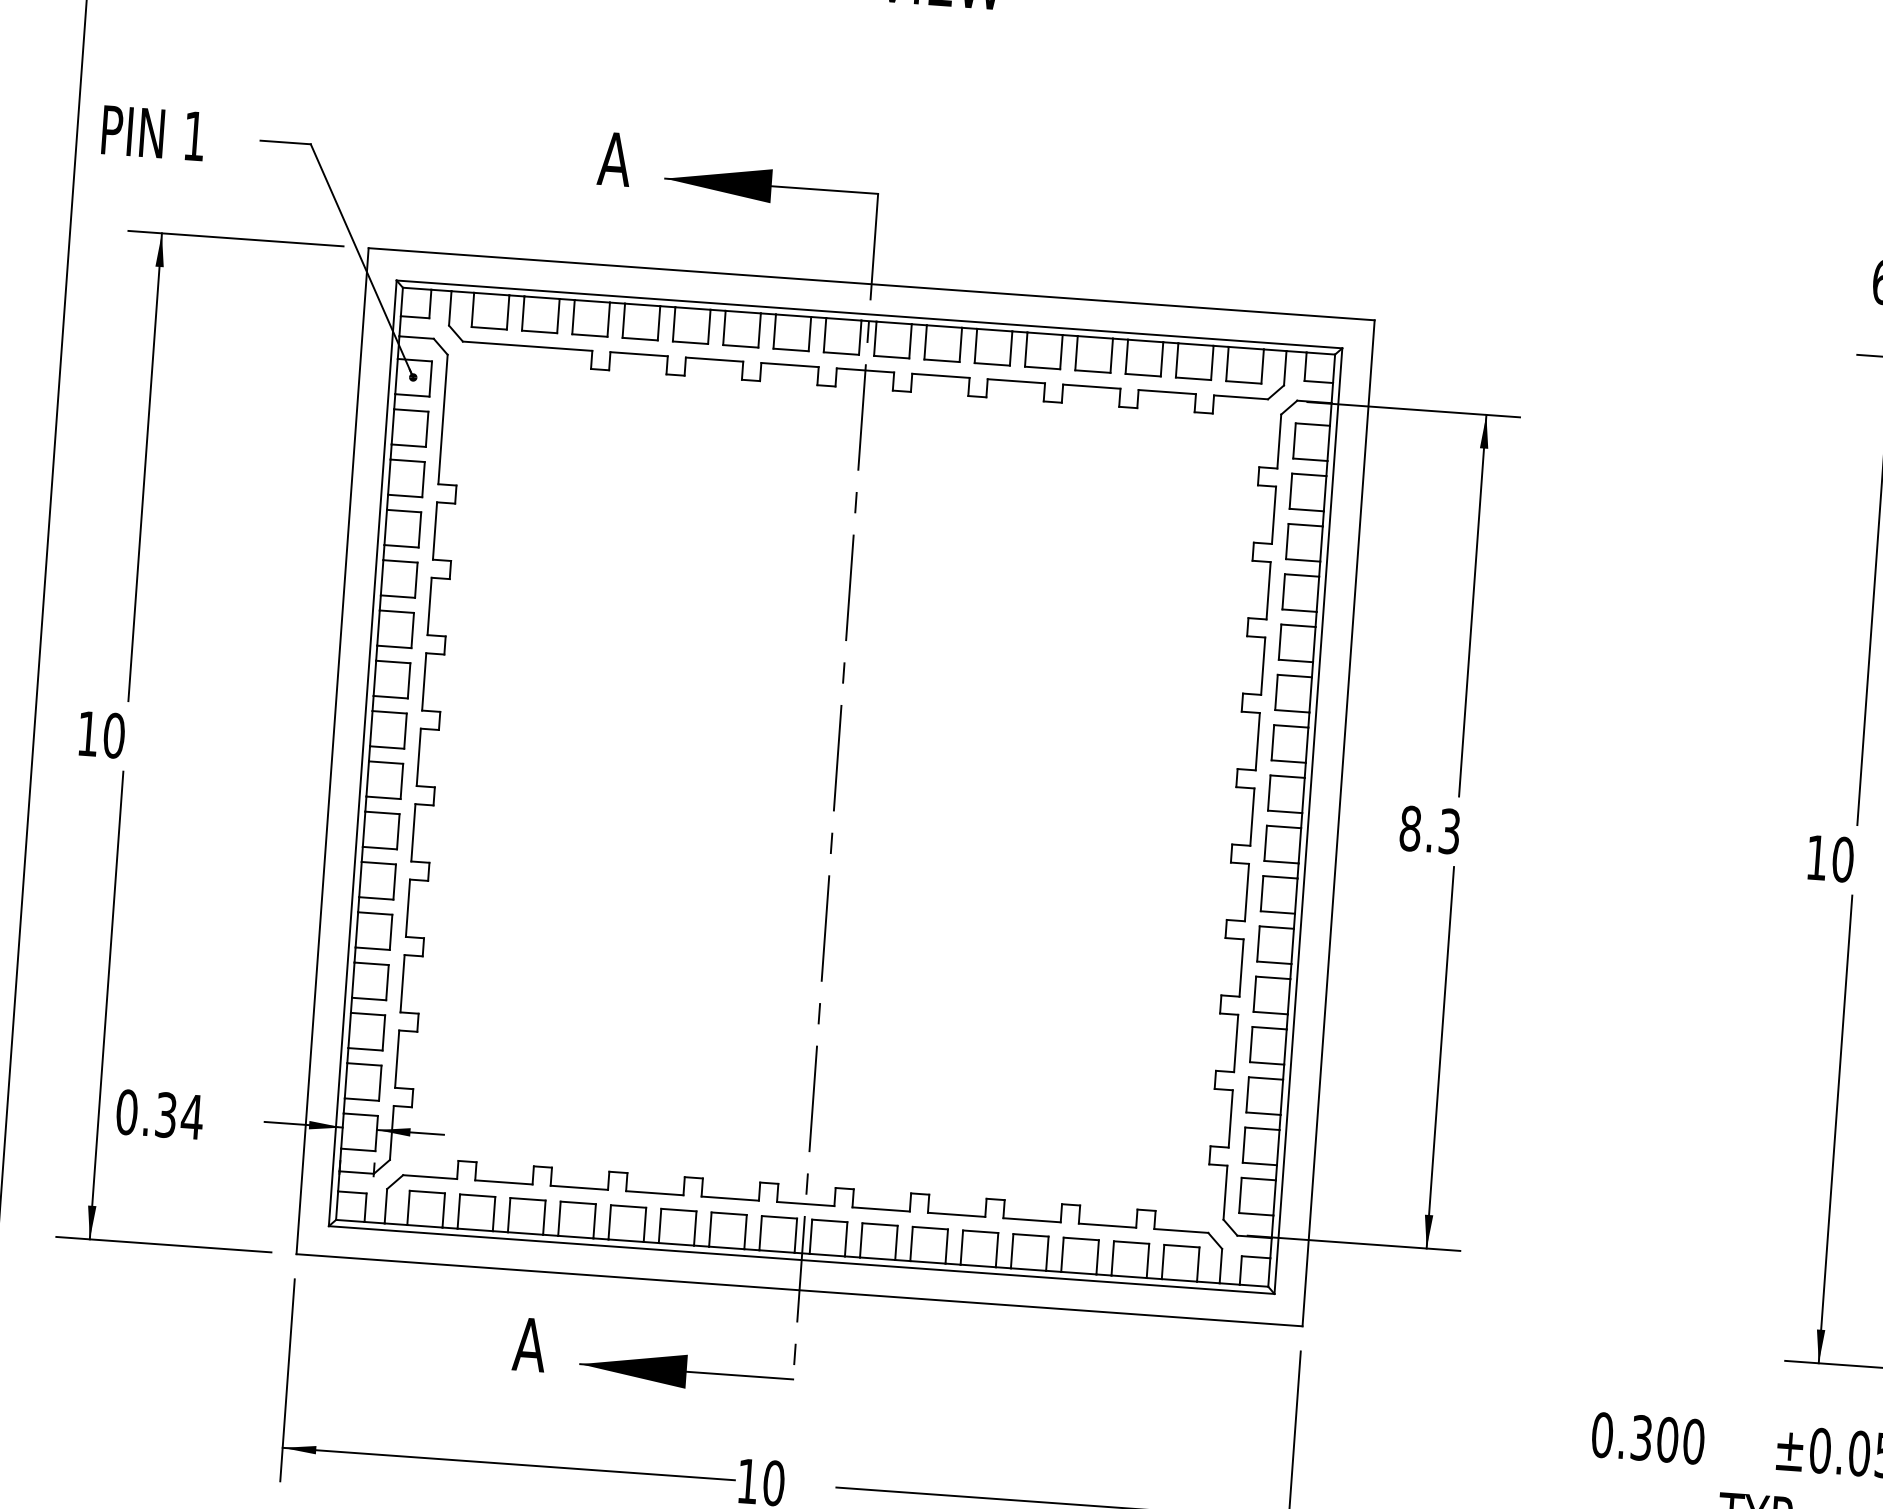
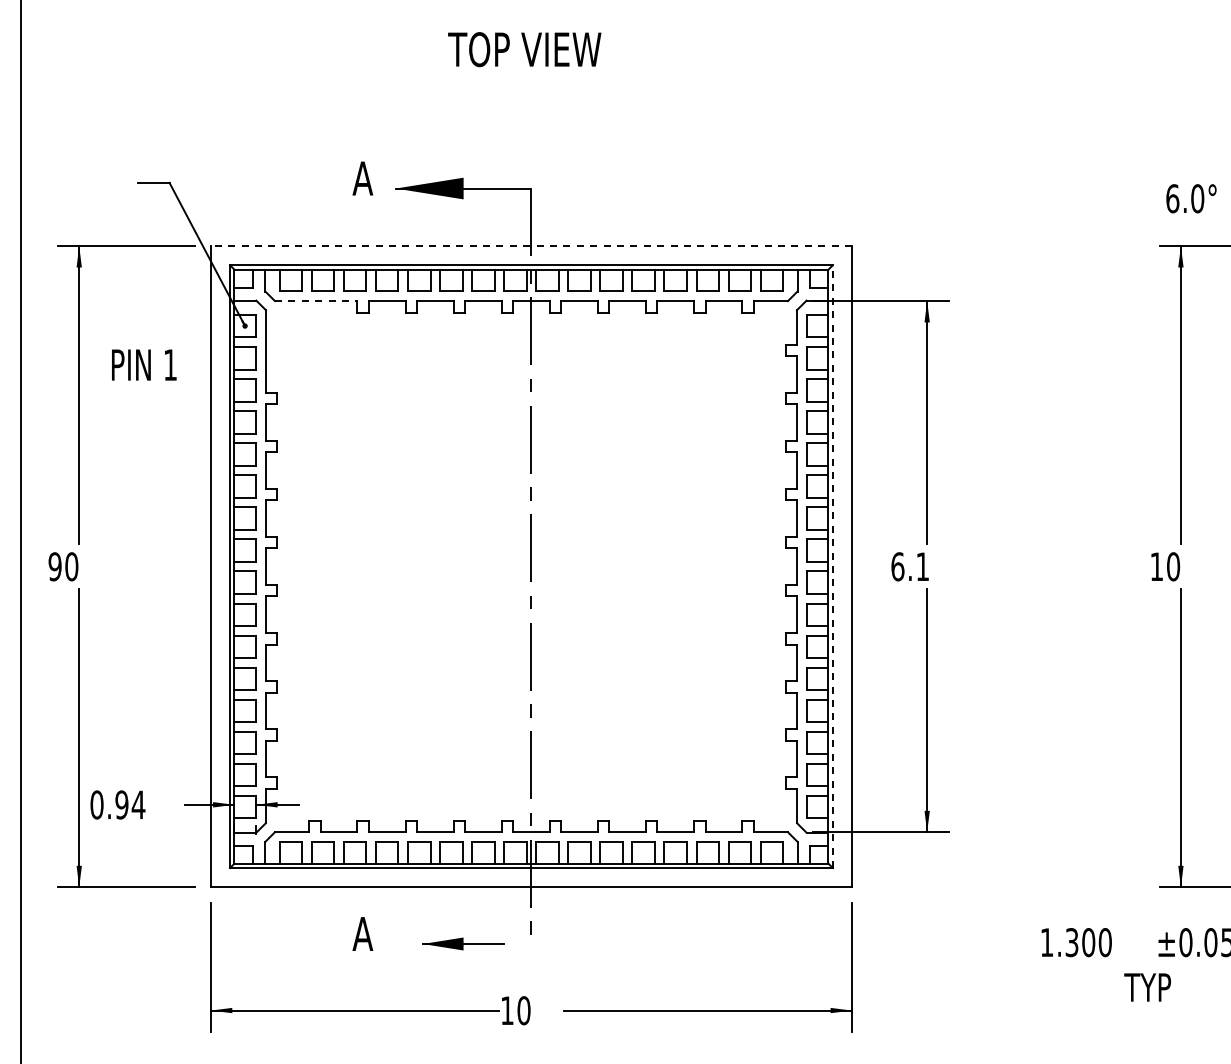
text: (153, 132) -> (144, 364), moved
line: (871, 284) -> (531, 246), solid -> dashed
line: (528, 346) -> (316, 301), solid -> dashed
text: (87, 733) -> (54, 566), 10 -> 90
line: (1308, 820) -> (832, 566), solid -> dashed
text: (1428, 829) -> (909, 566), 8.3 -> 6.1
text: (165, 1114) -> (121, 804), 0.34 -> 0.94
part: (686, 1370) -> (463, 943), size x0.6
text: (1601, 1434) -> (1046, 942), 0.300 -> 1.300

